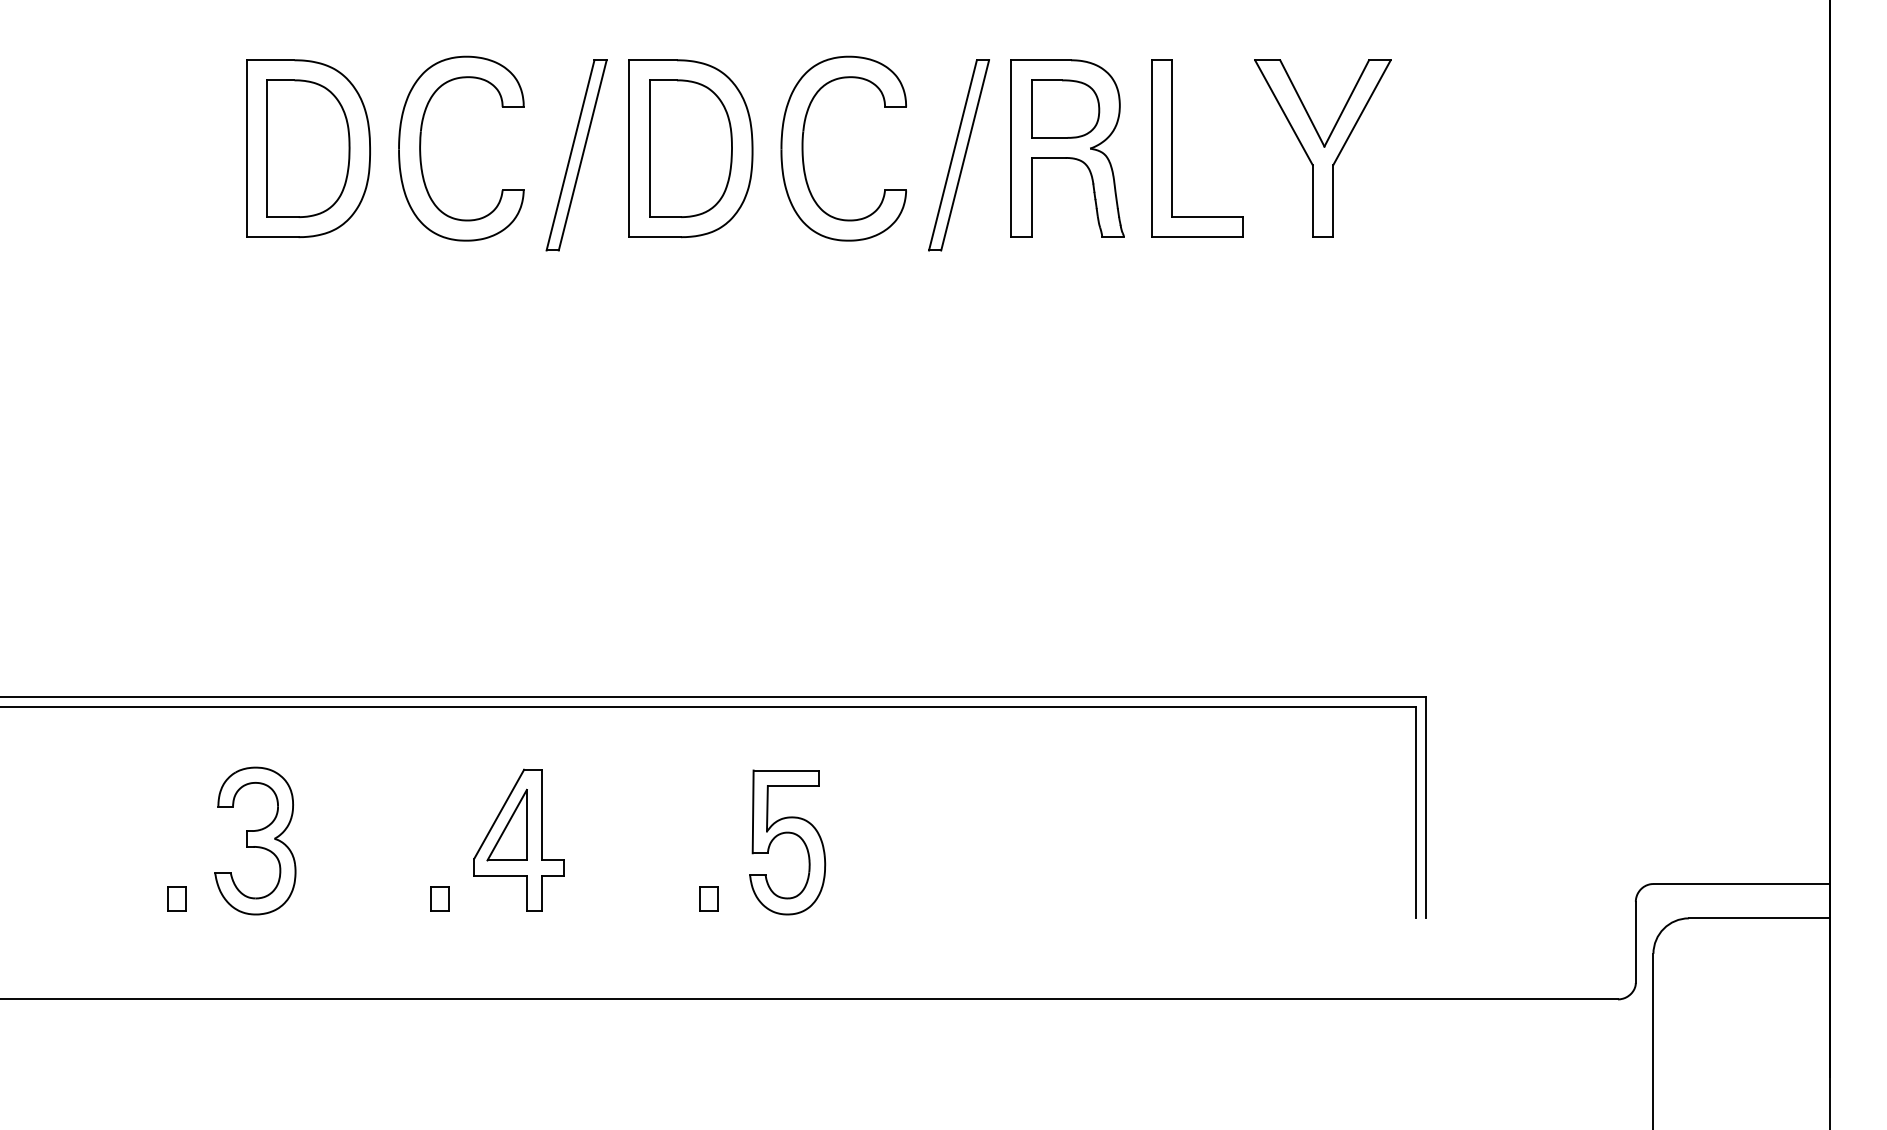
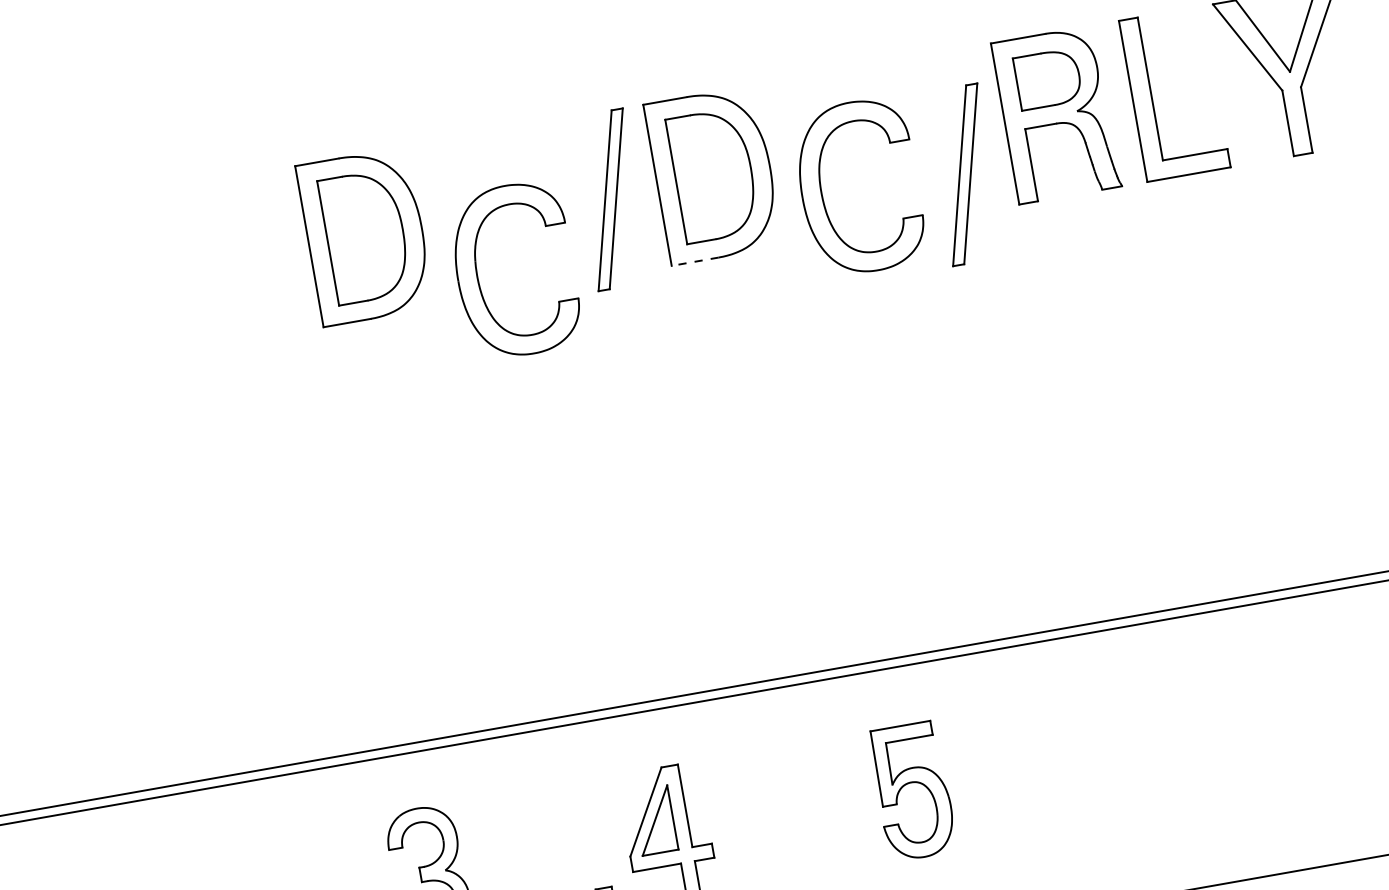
part: (803, 148) -> (822, 193), moved
part: (421, 151) -> (479, 279), moved
part: (958, 155) -> (964, 175), moved
line: (655, 237) -> (695, 261), solid -> dashed
part: (708, 898) -> (849, 855), removed

